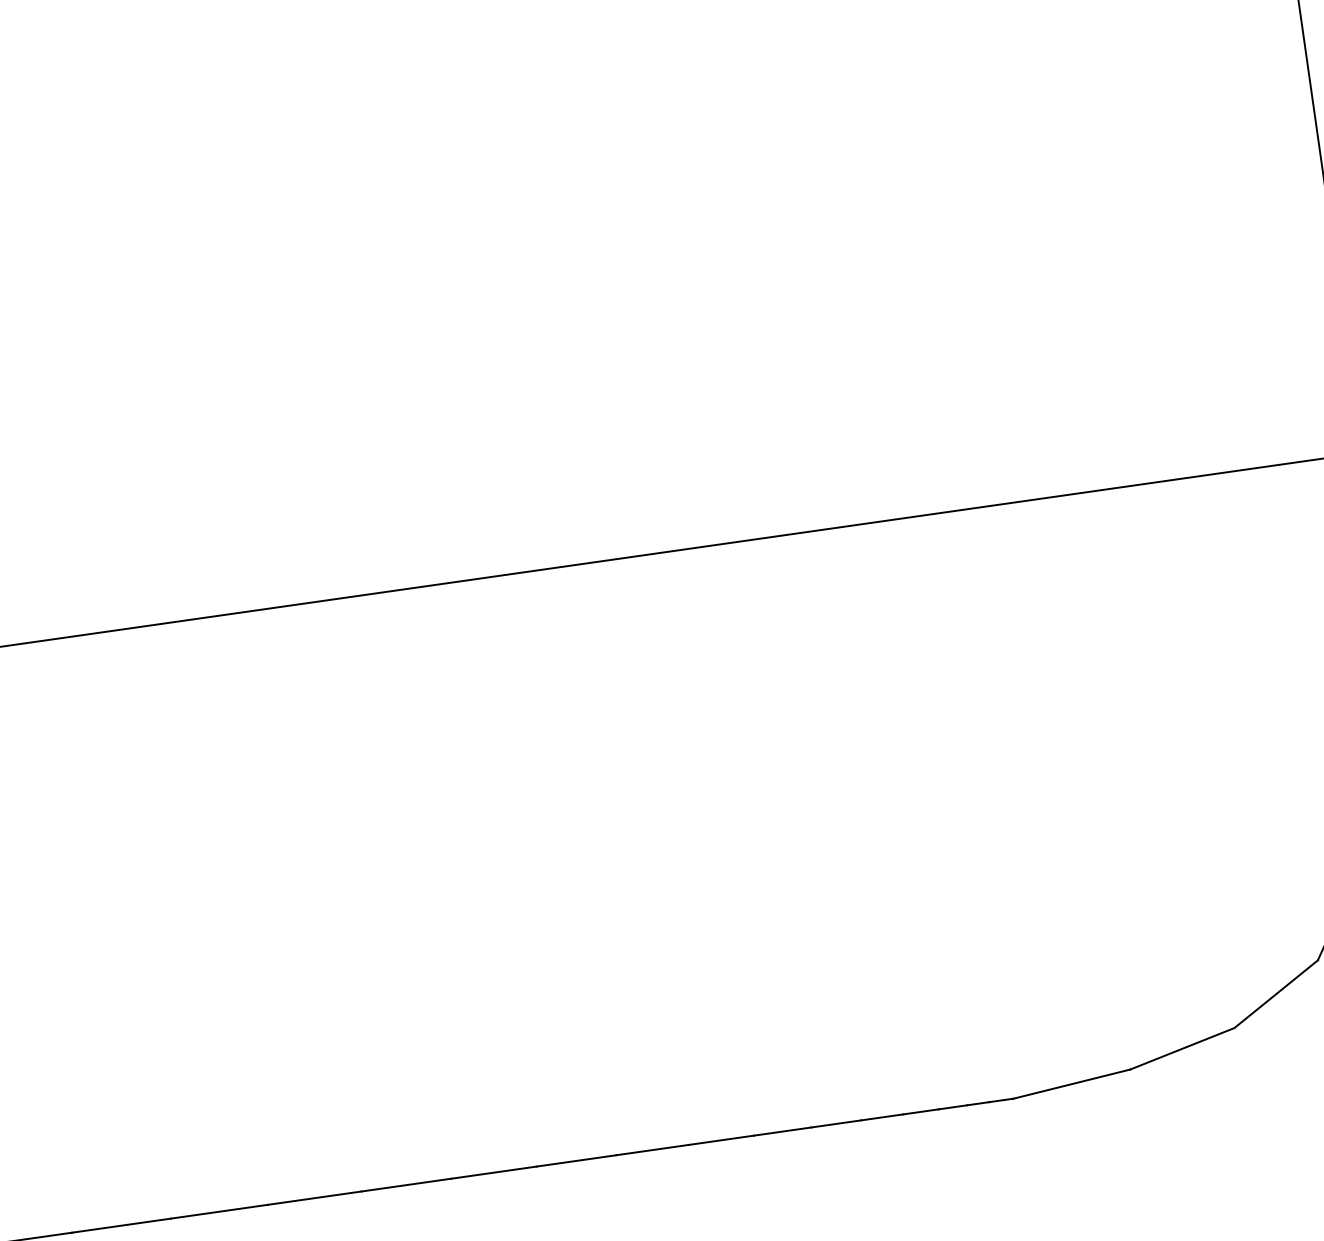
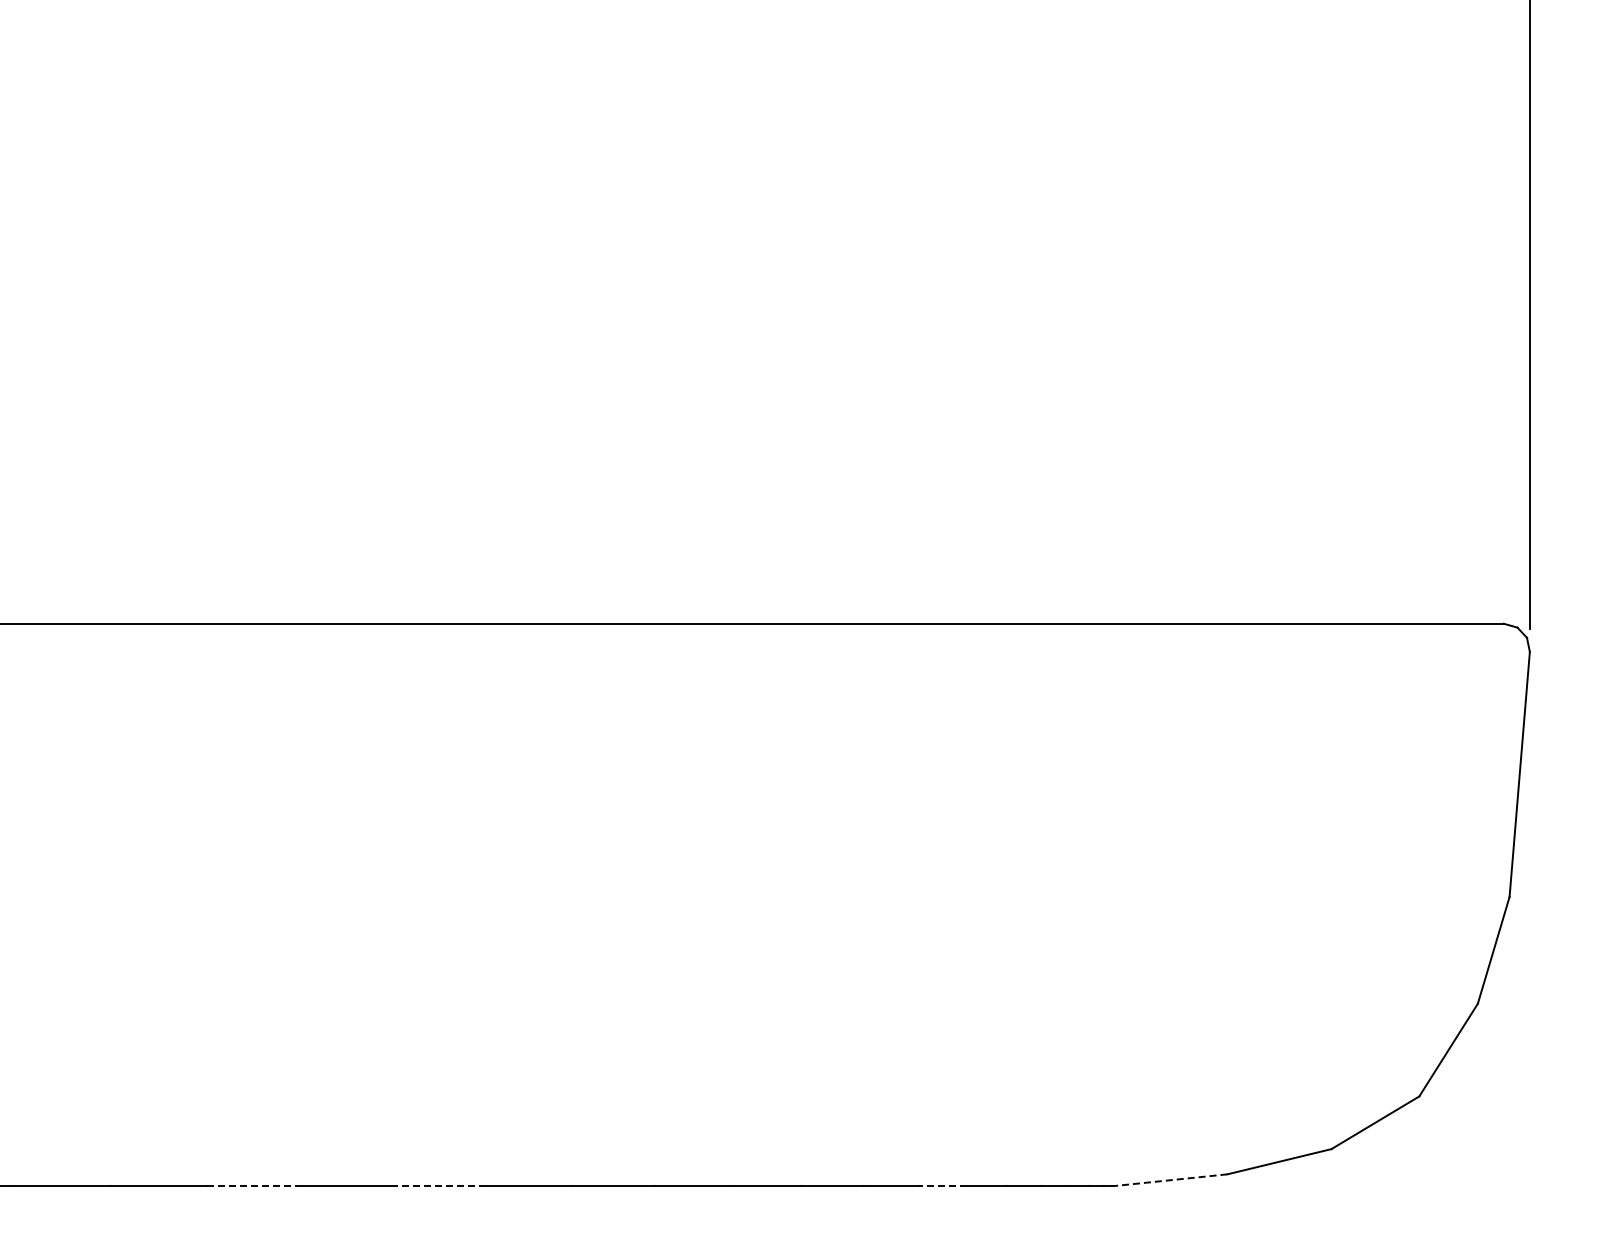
line: (1070, 1084) -> (1169, 1180), solid -> dashed
line: (835, 1124) -> (942, 1186), solid -> dashed
line: (314, 1198) -> (440, 1186), solid -> dashed
line: (121, 1226) -> (254, 1186), solid -> dashed

